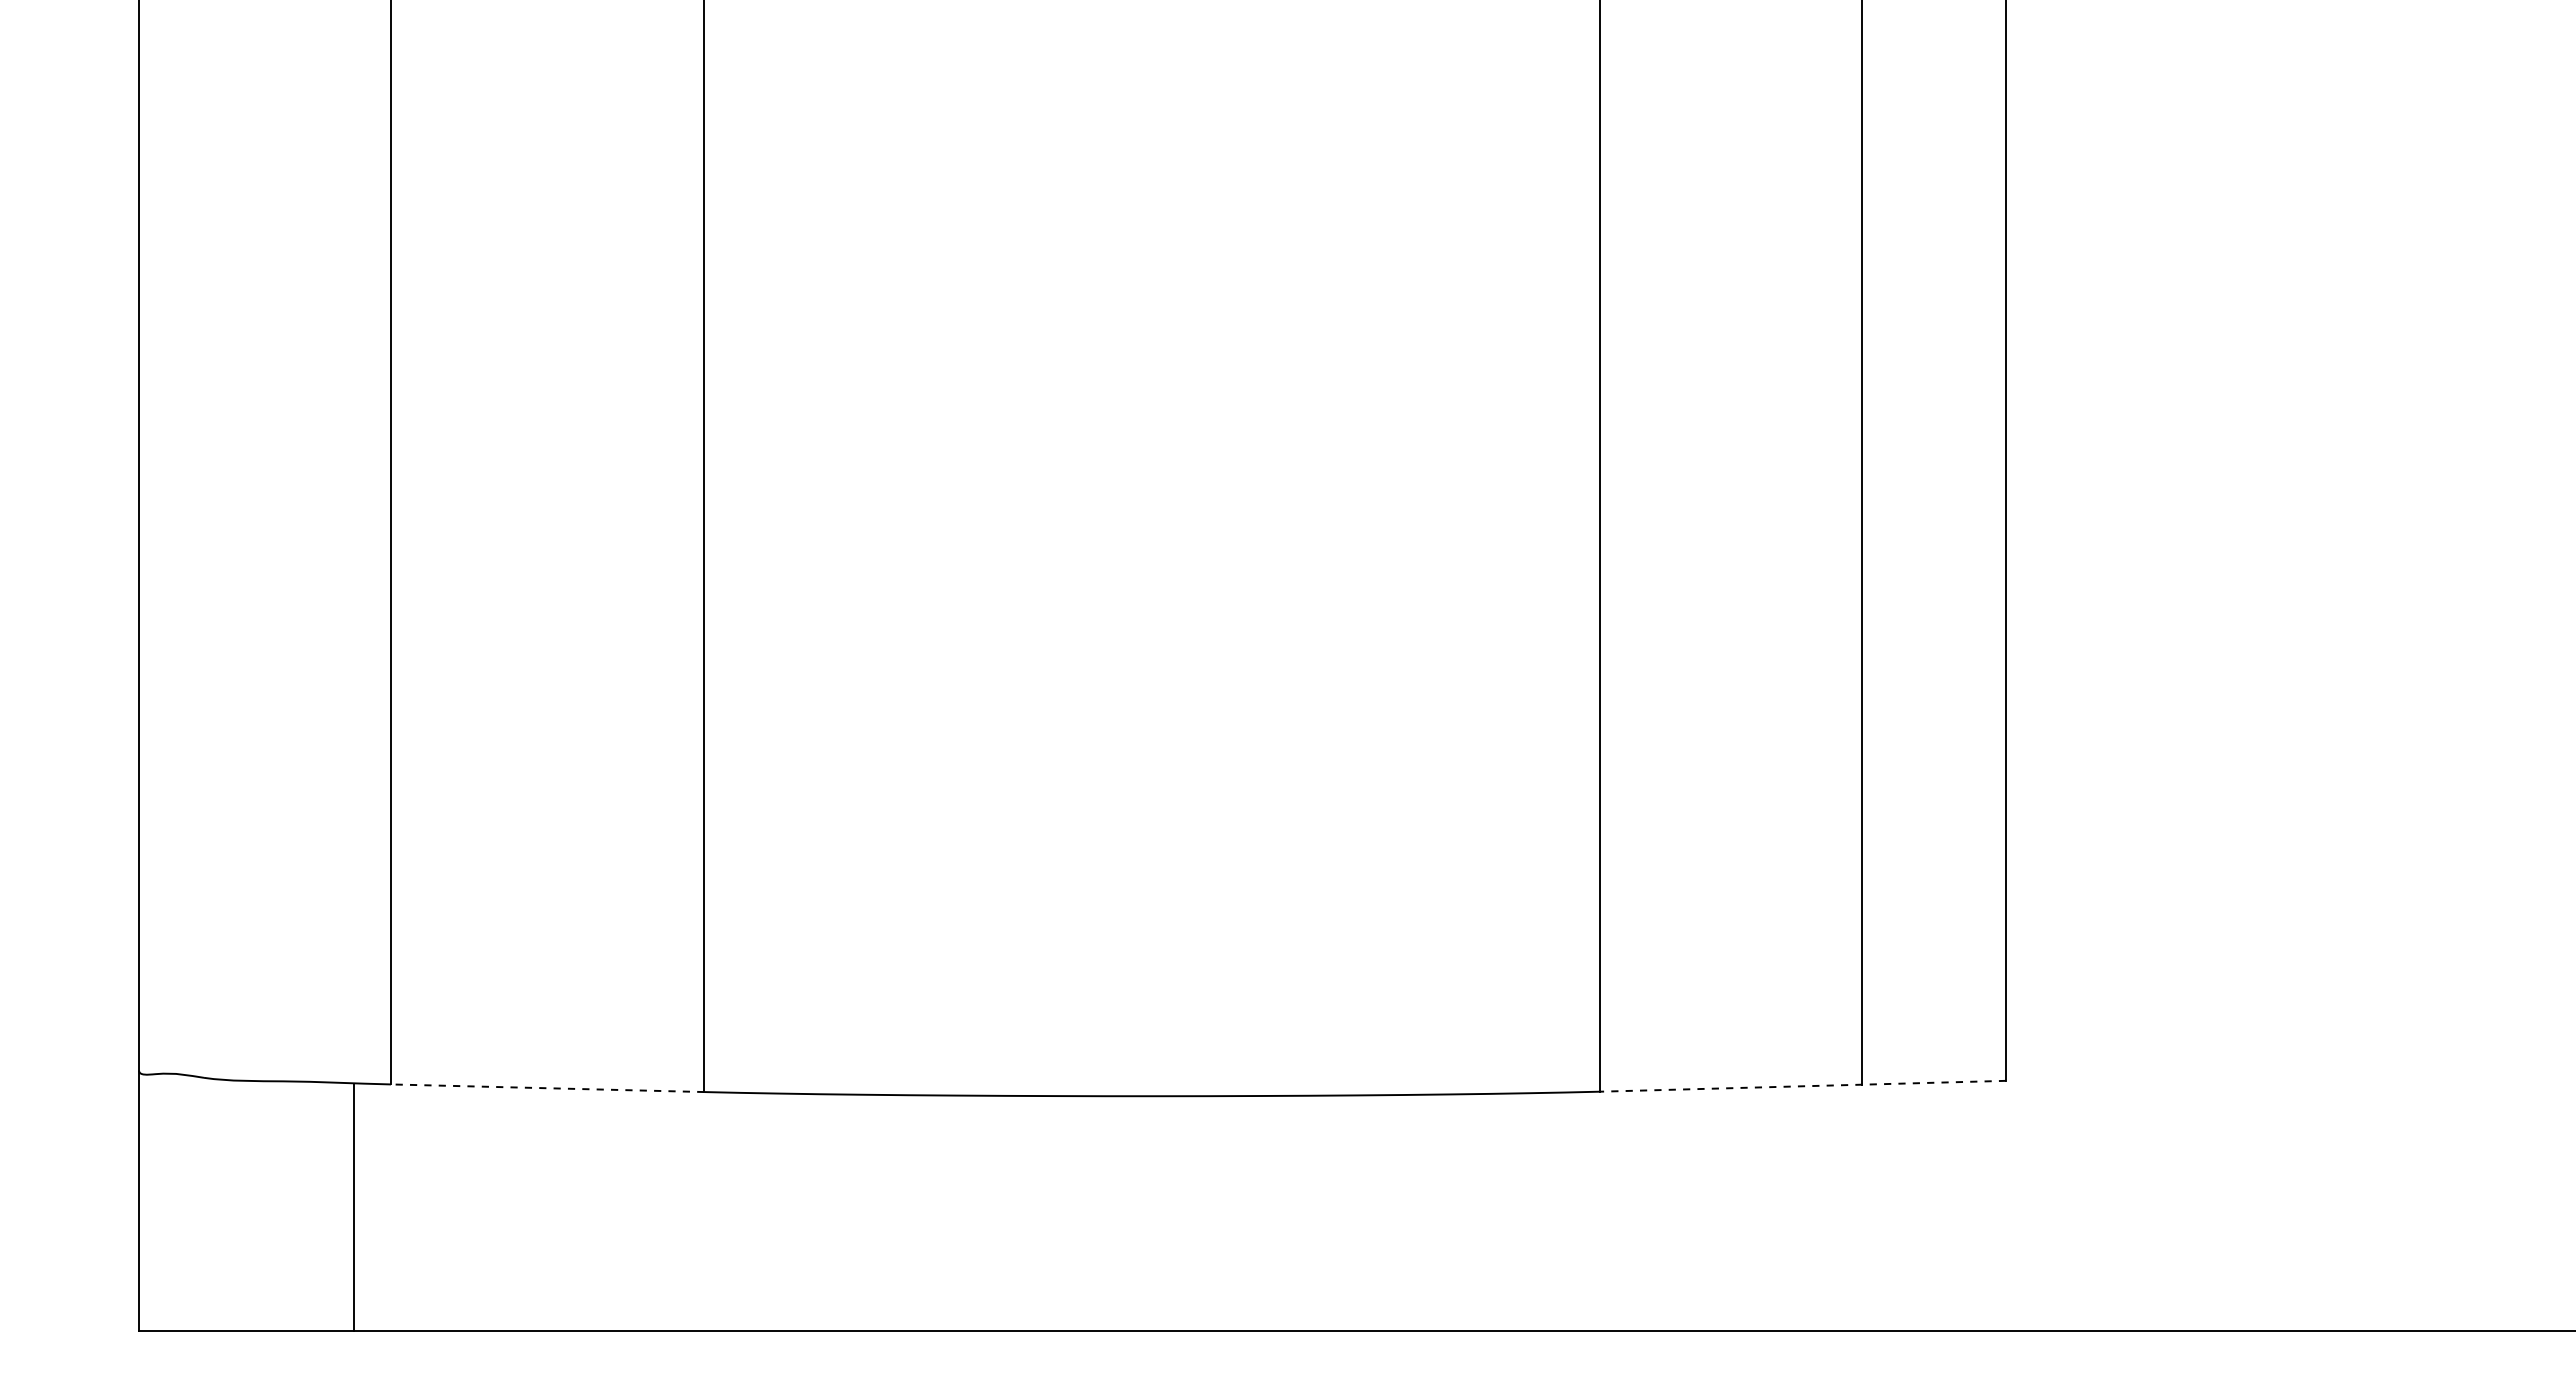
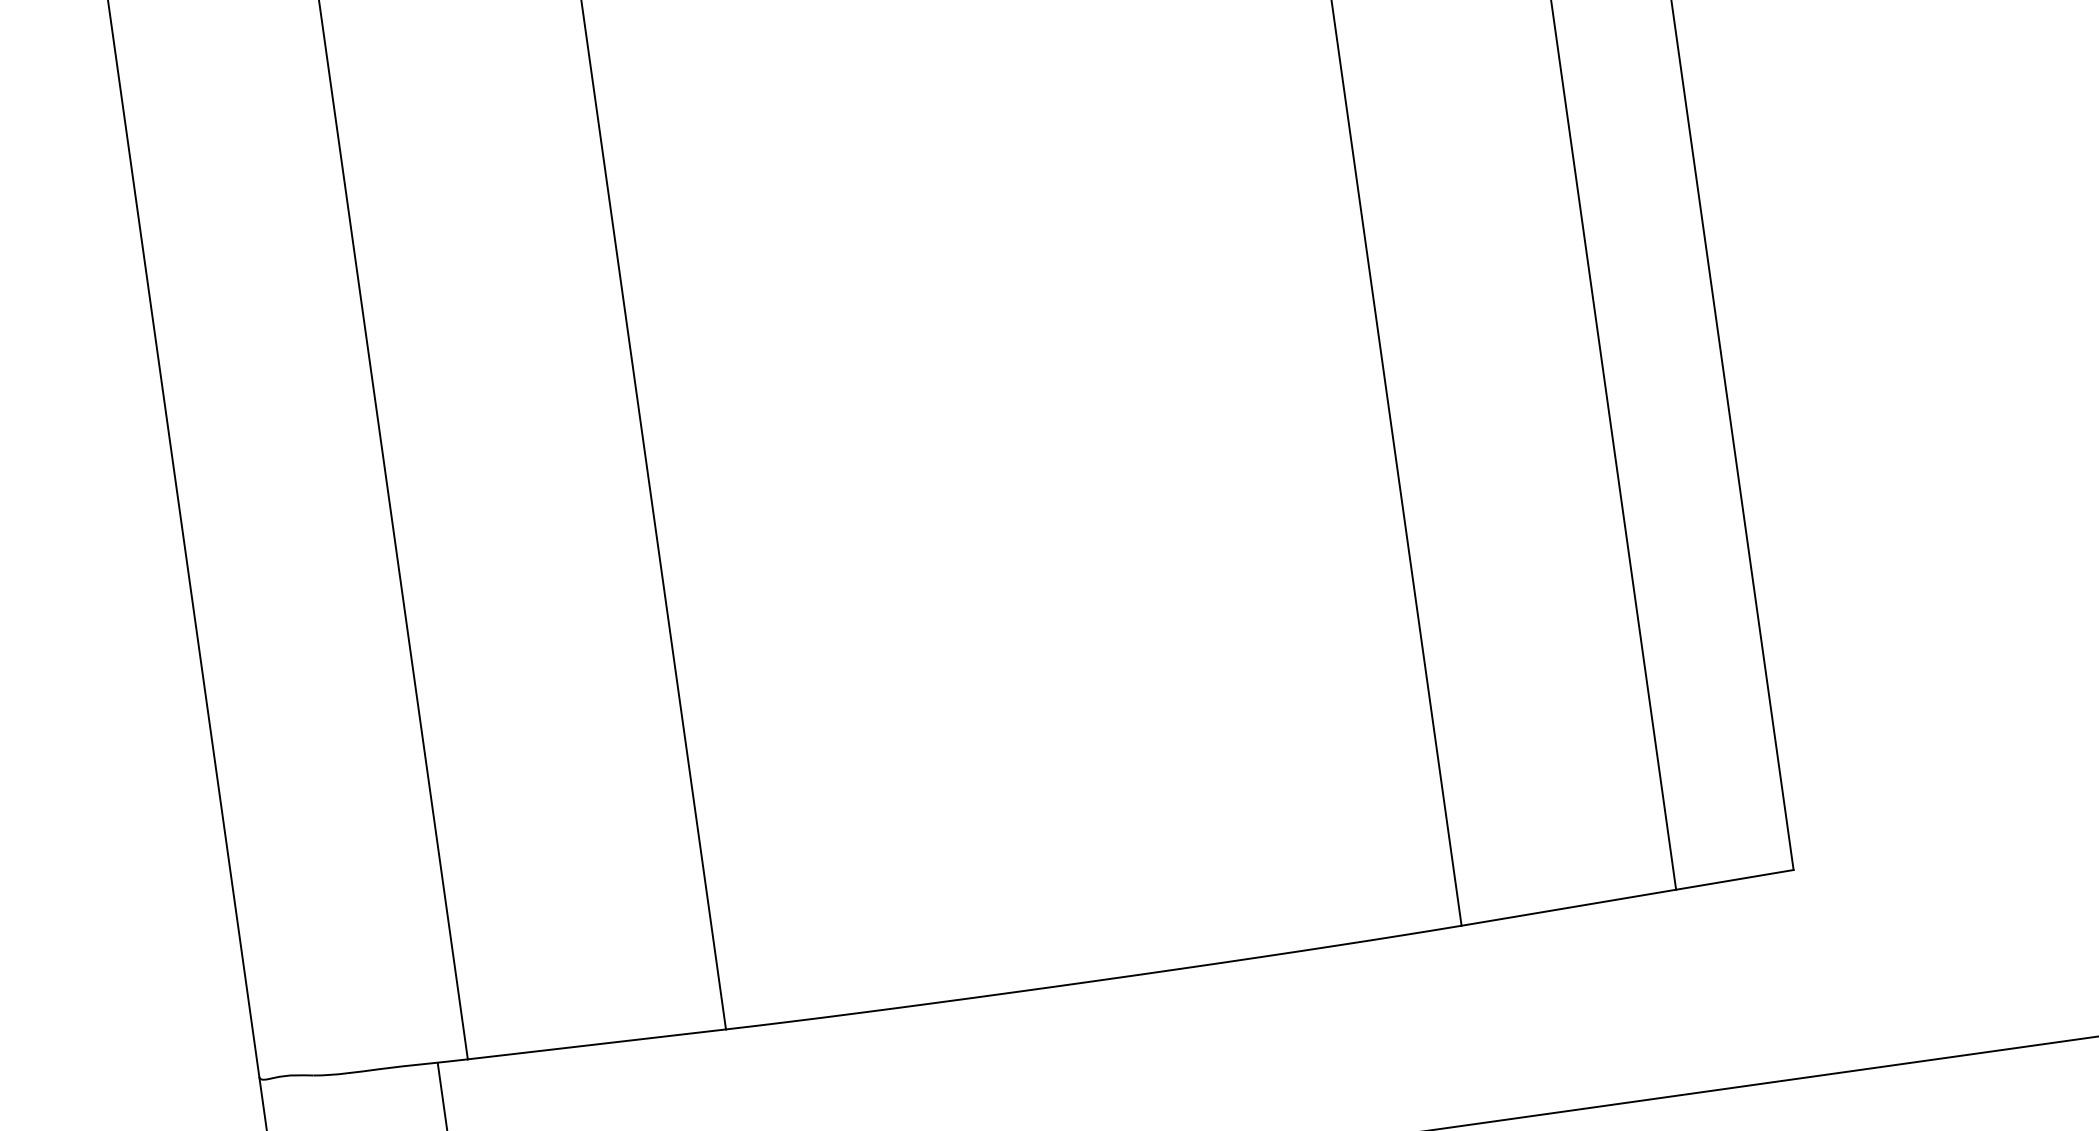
line: (1802, 1086) -> (1627, 898), dashed -> solid
line: (547, 1088) -> (596, 1044), dashed -> solid

